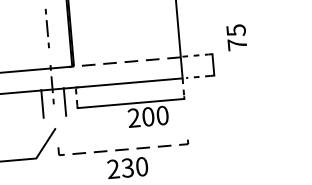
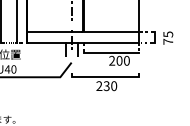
text: (237, 36) -> (168, 37), moved
line: (124, 61) -> (109, 31), dashed -> solid
line: (123, 149) -> (105, 76), dashed -> solid

